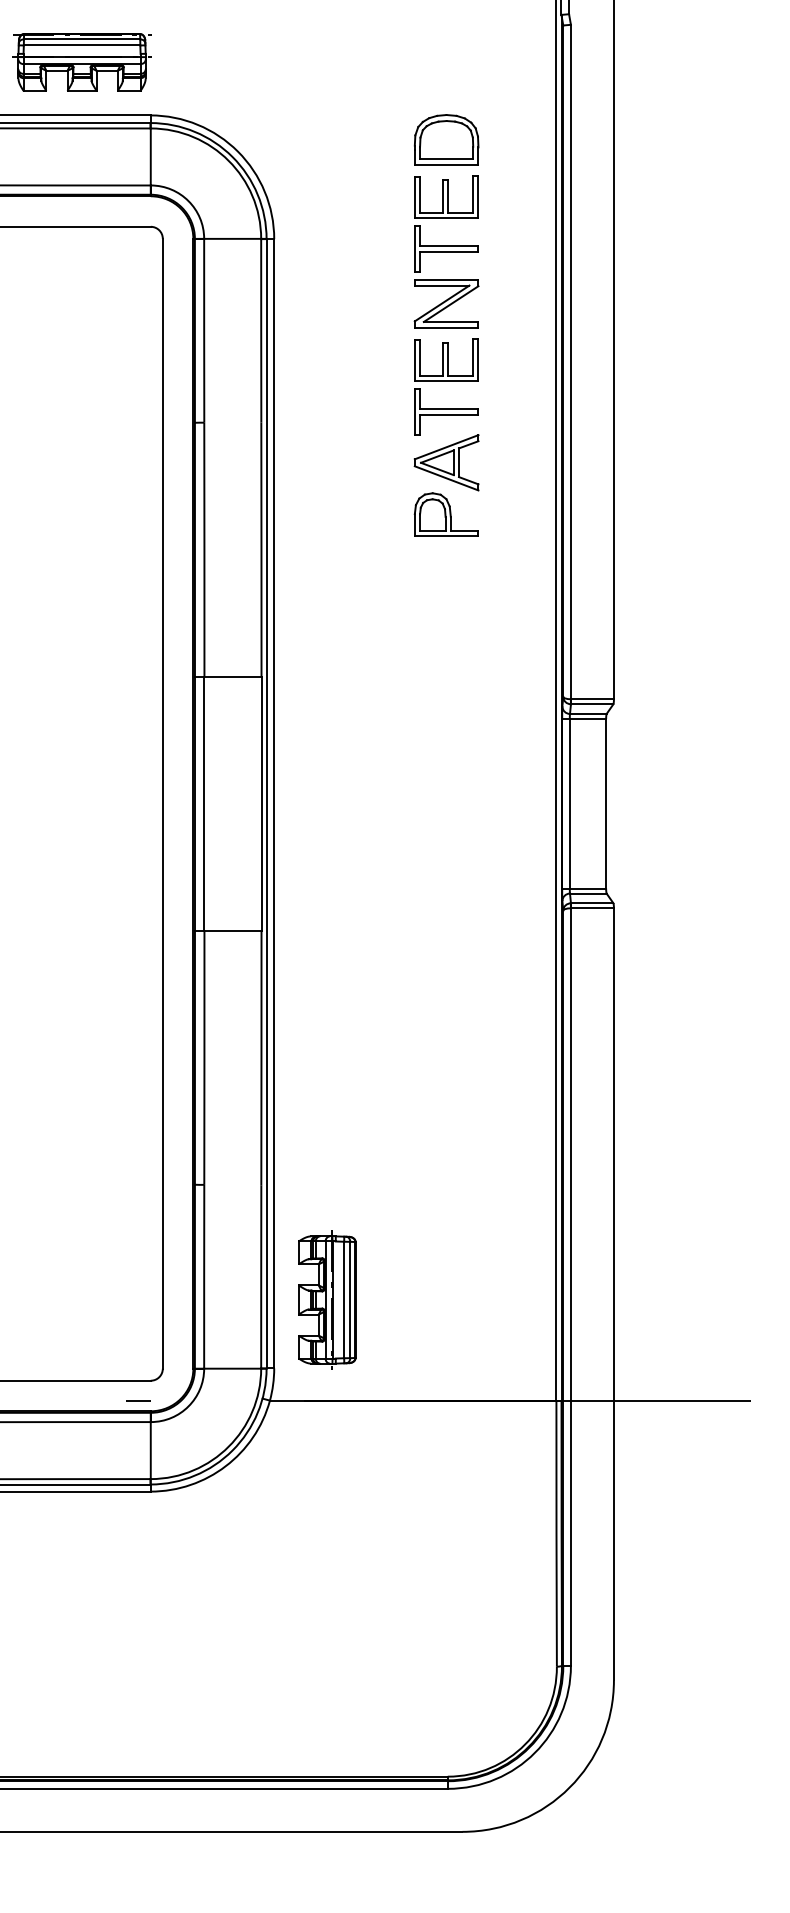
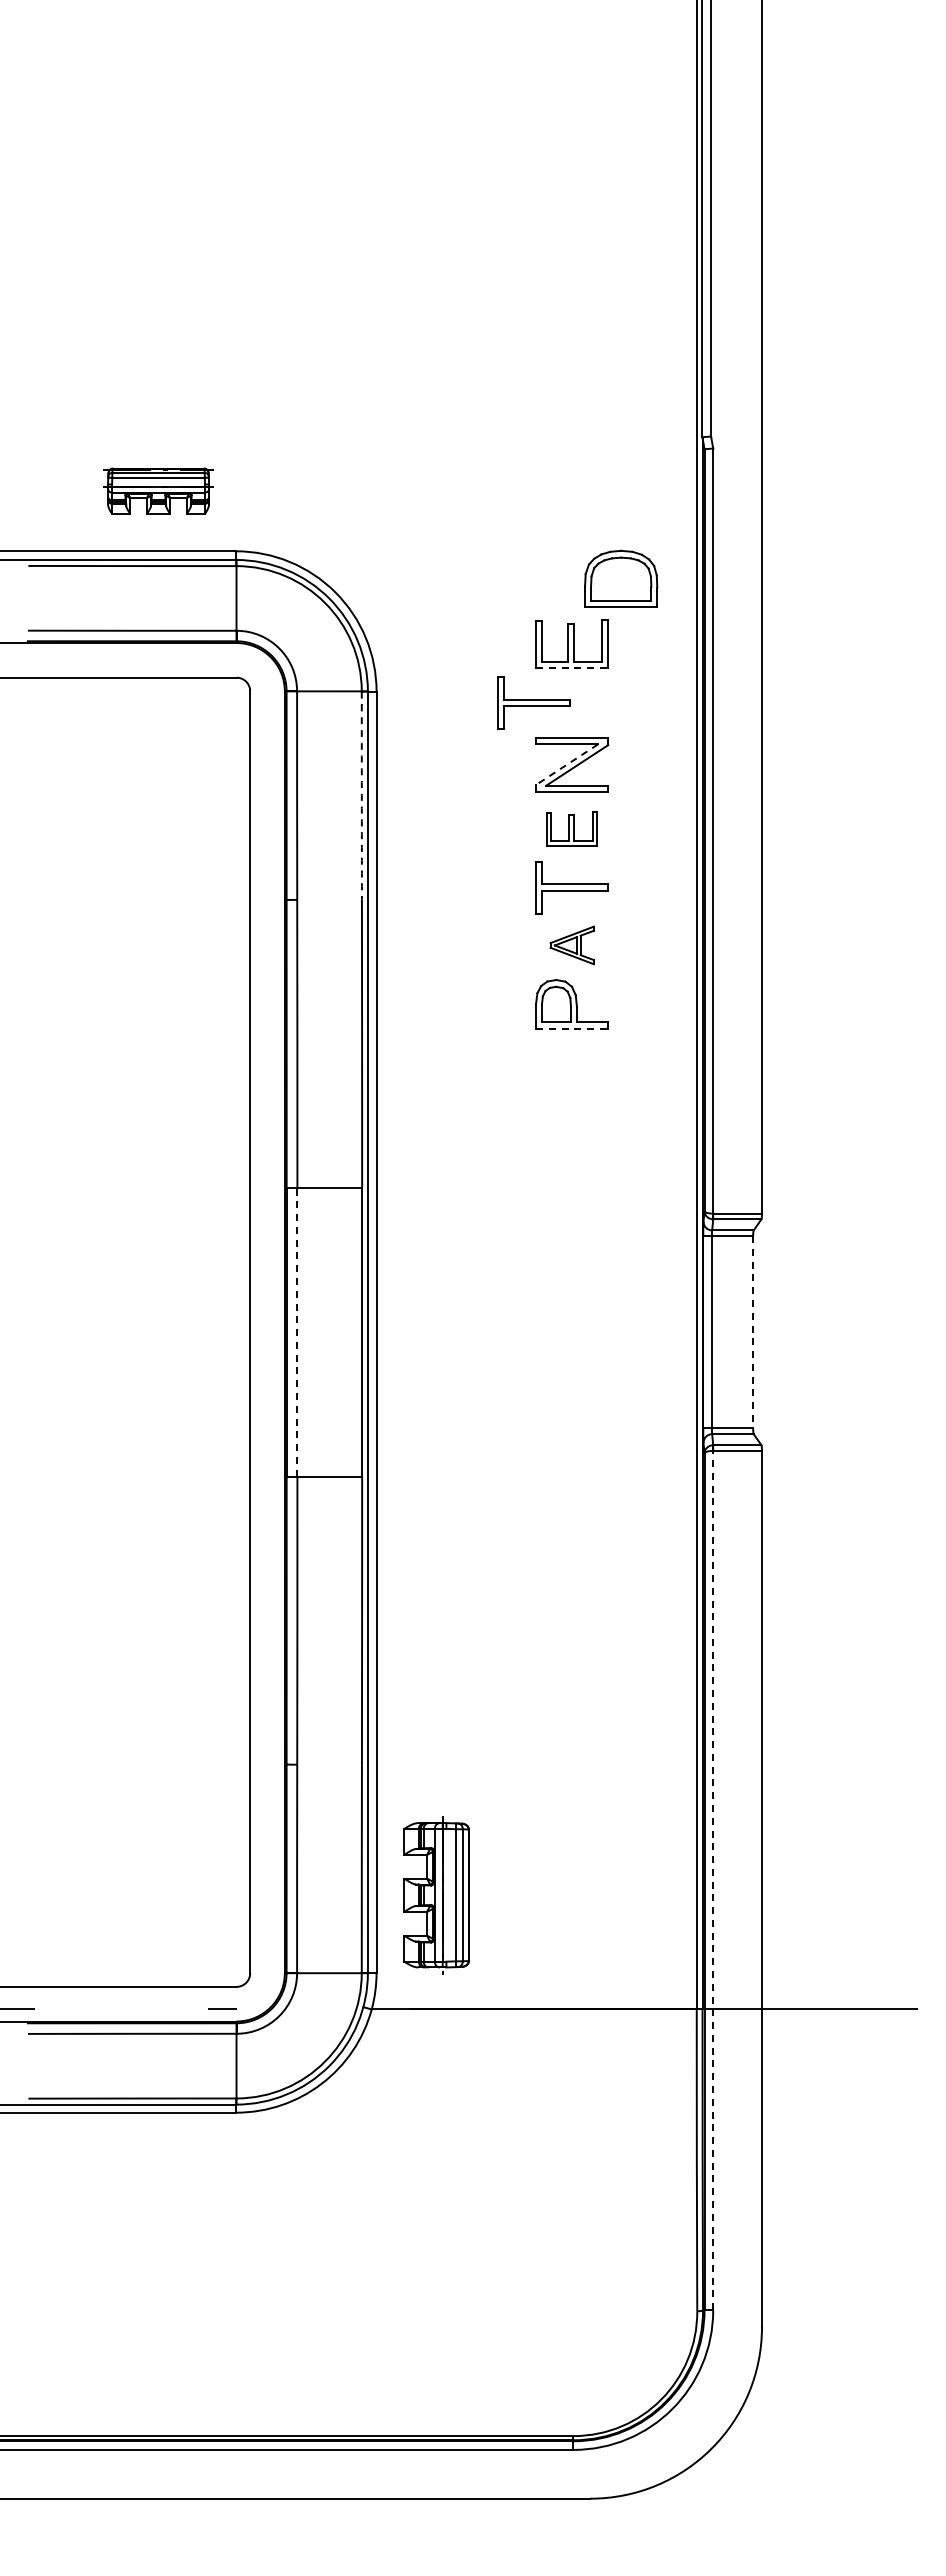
part: (82, 62) -> (158, 491), size x0.7
part: (446, 139) -> (621, 578), moved
line: (446, 218) -> (572, 668), solid -> dashed
part: (446, 248) -> (533, 702), moved
line: (441, 303) -> (566, 764), solid -> dashed
arc: (260, 330) -> (361, 795), solid -> dashed
part: (446, 359) -> (571, 828), size x0.7
part: (446, 462) -> (572, 945), size x0.6
line: (446, 536) -> (572, 1028), solid -> dashed
line: (204, 803) -> (297, 1331), solid -> dashed
line: (606, 803) -> (753, 1332), solid -> dashed
line: (571, 1286) -> (713, 1880), solid -> dashed

